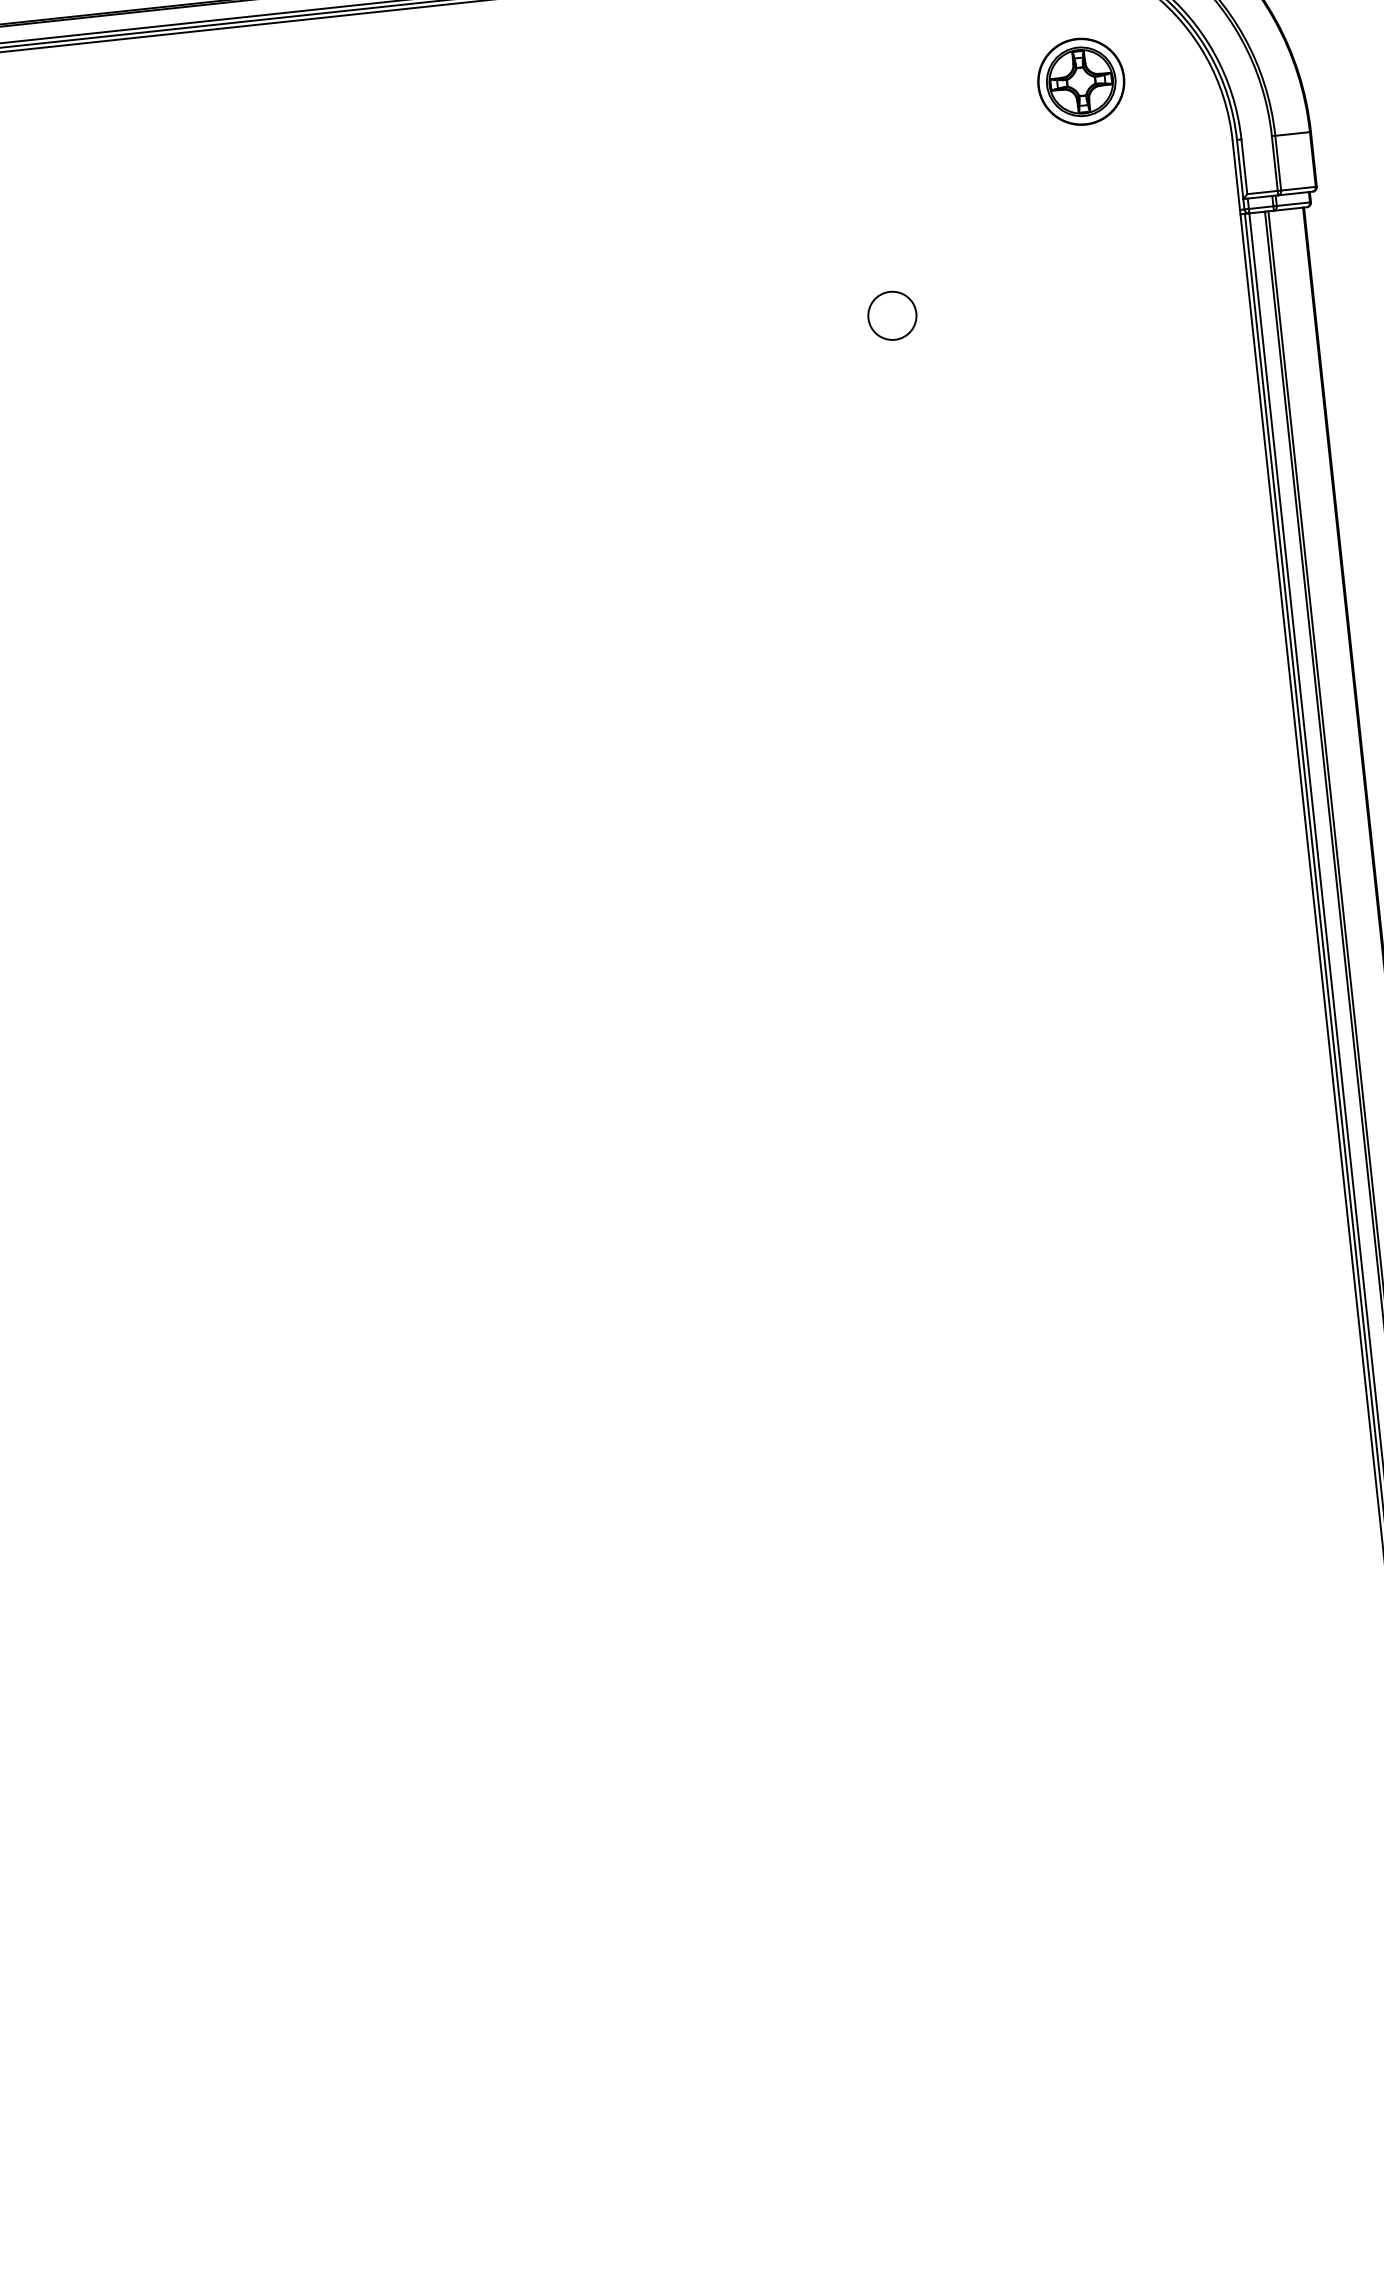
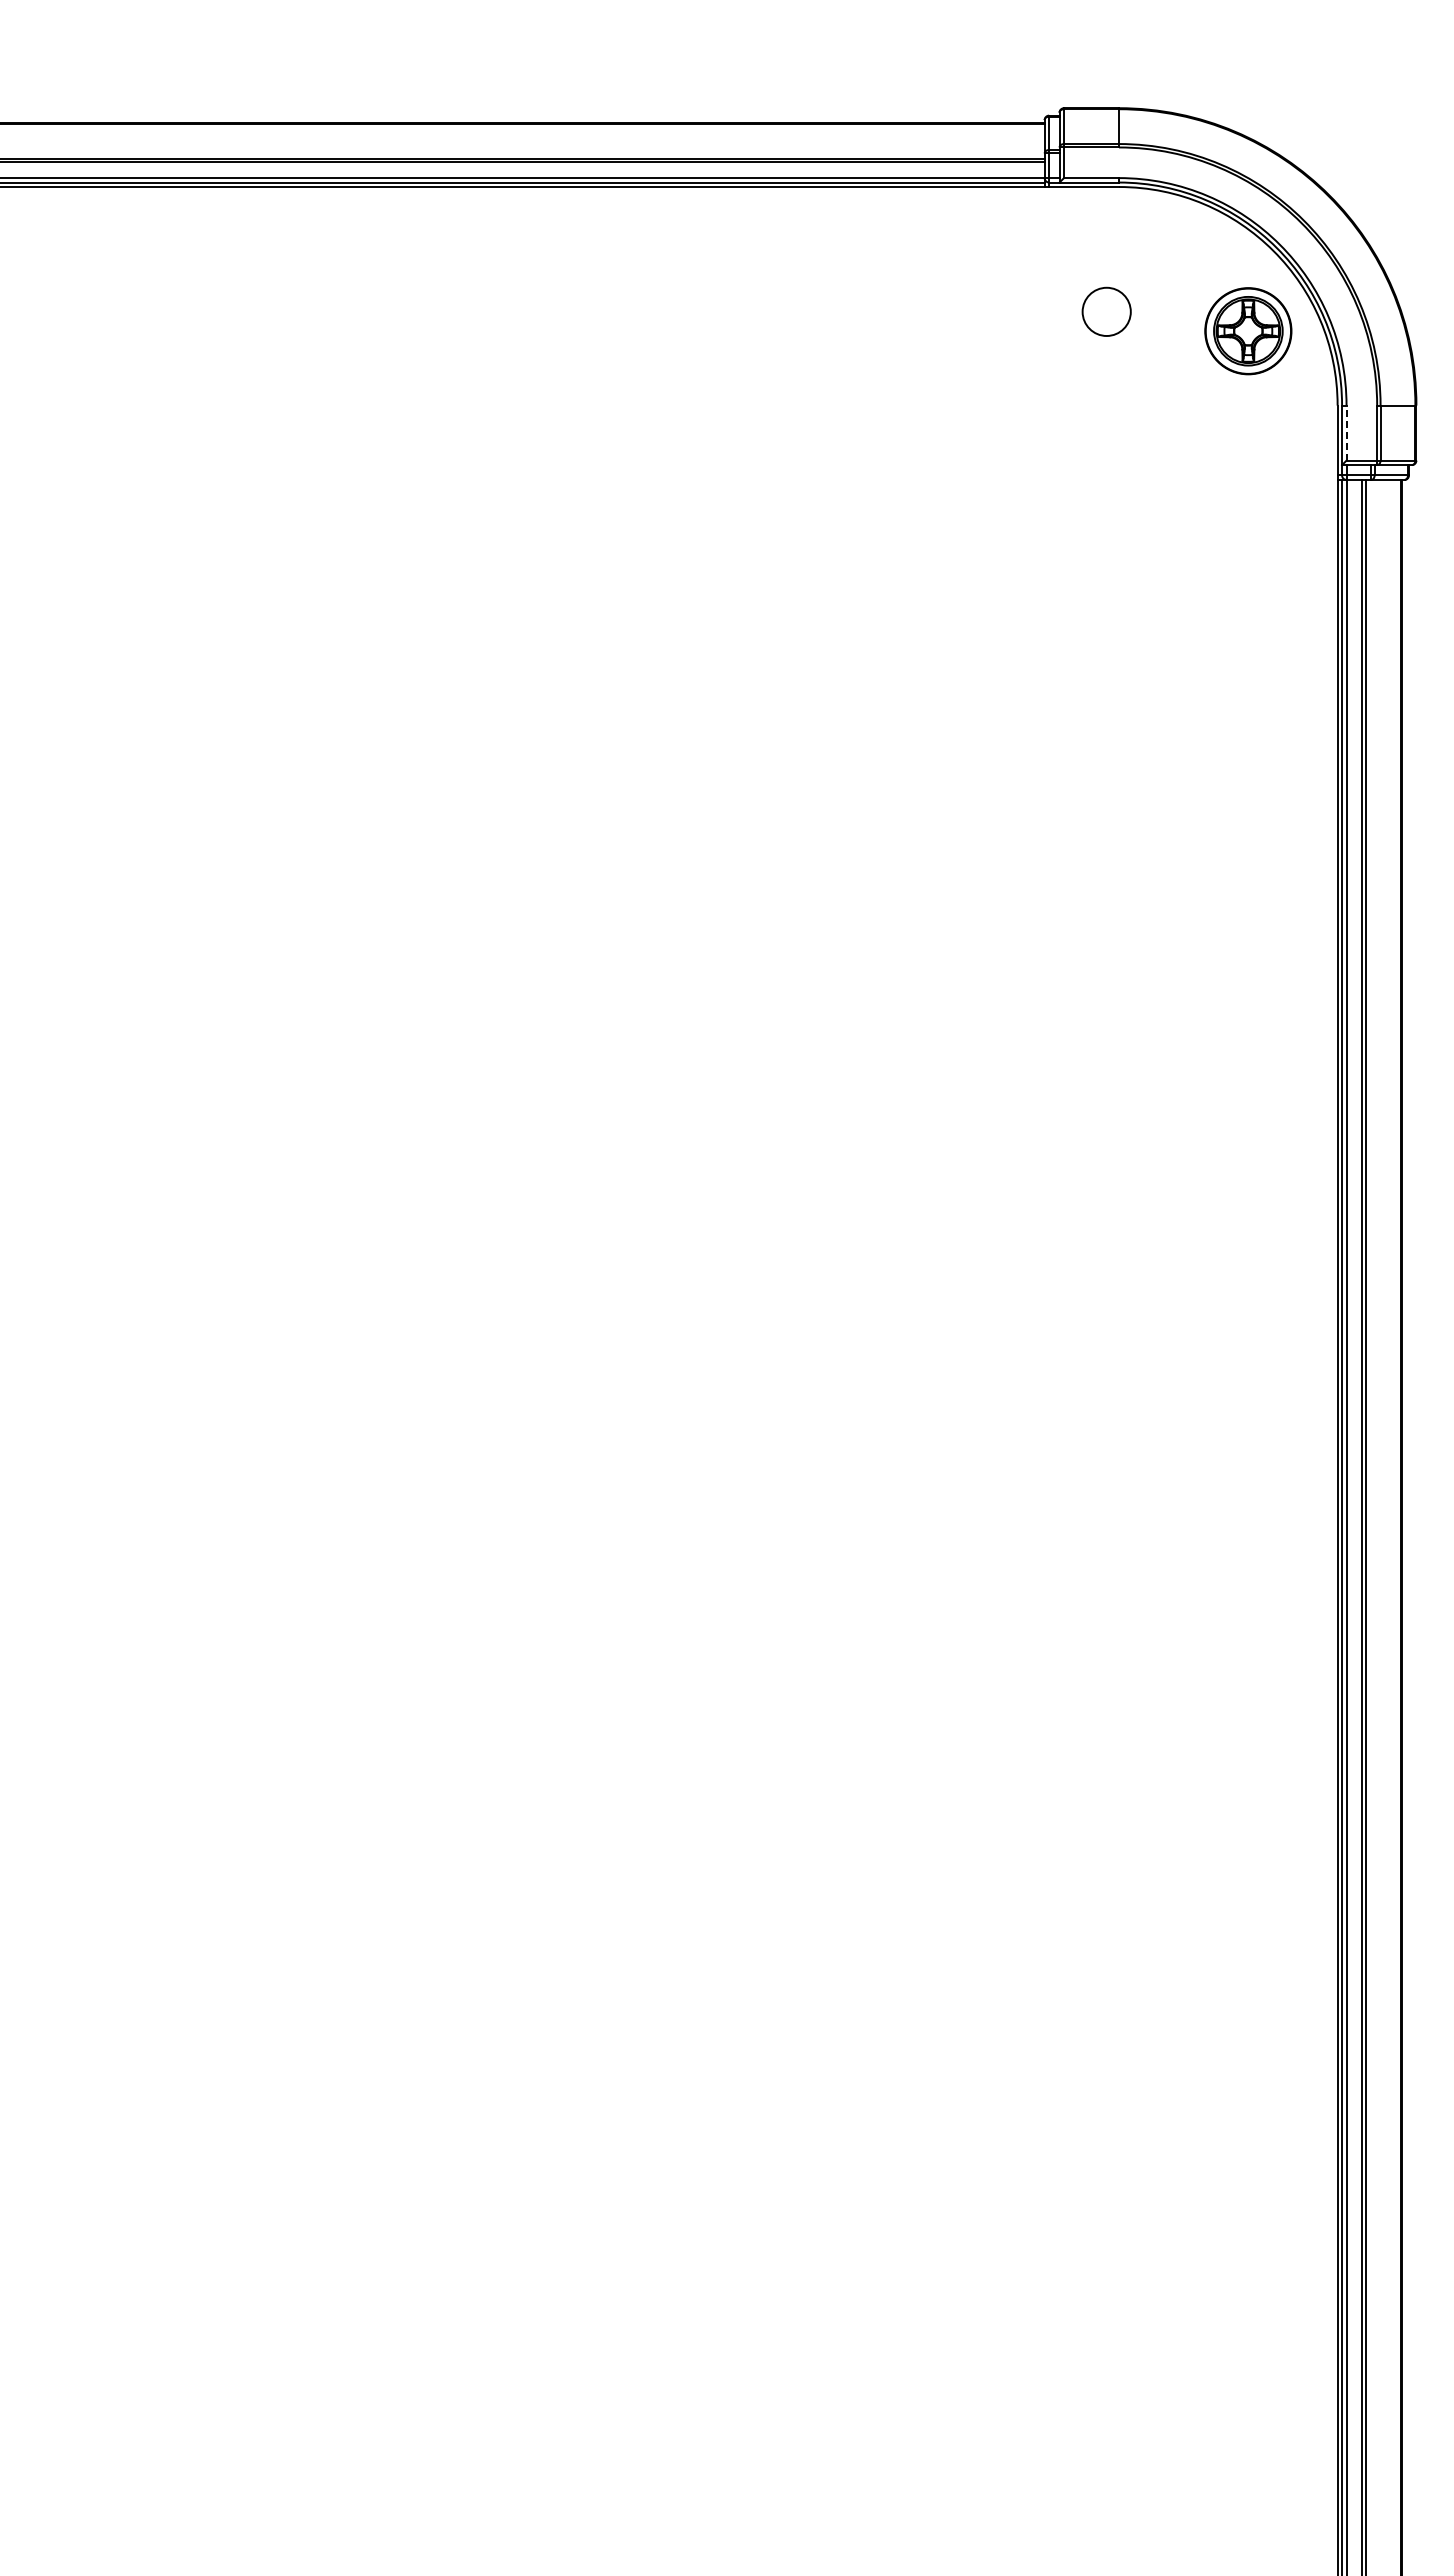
part: (1081, 82) -> (1248, 331), moved
line: (1244, 167) -> (1346, 433), solid -> dashed
circle: (892, 315) -> (1106, 311), moved

